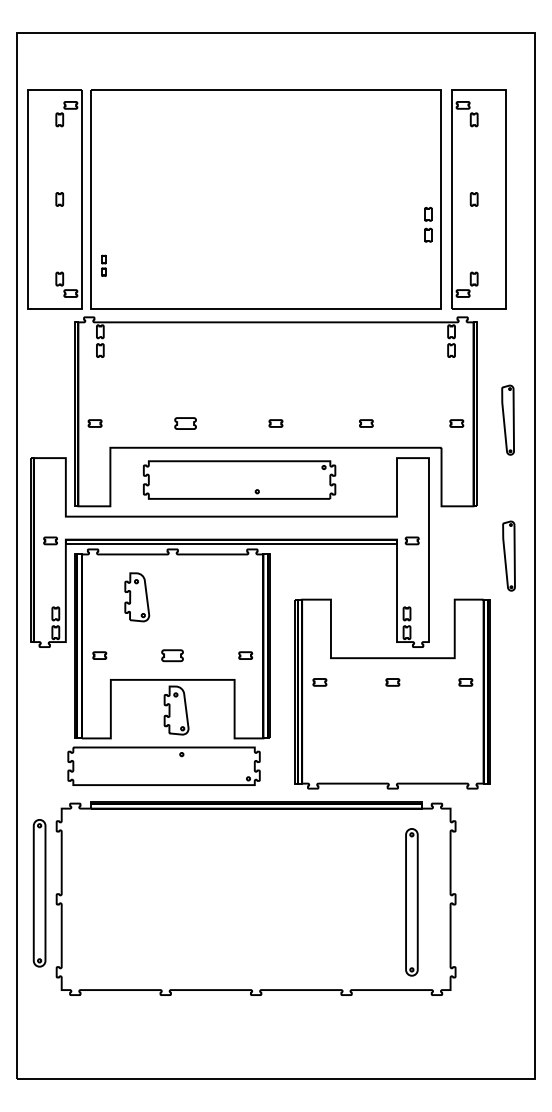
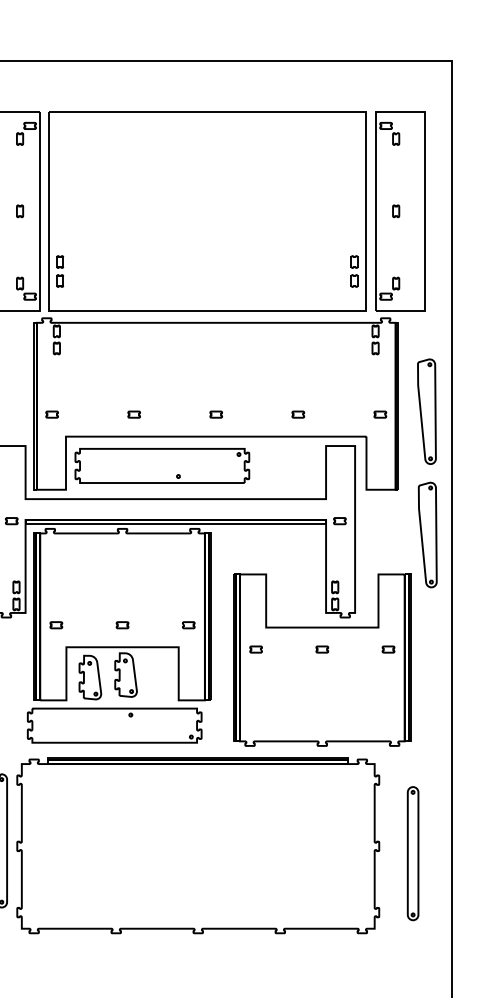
part: (428, 224) -> (354, 271), moved
part: (103, 265) -> (59, 271), size x1.67
part: (507, 419) -> (426, 410), size x1.67
part: (185, 423) -> (134, 414), size x0.62
part: (239, 479) -> (162, 465), moved
part: (508, 555) -> (427, 534), size x1.67
part: (137, 597) -> (90, 677), moved
part: (172, 655) -> (122, 625), size x0.62
part: (411, 902) -> (412, 853), moved

